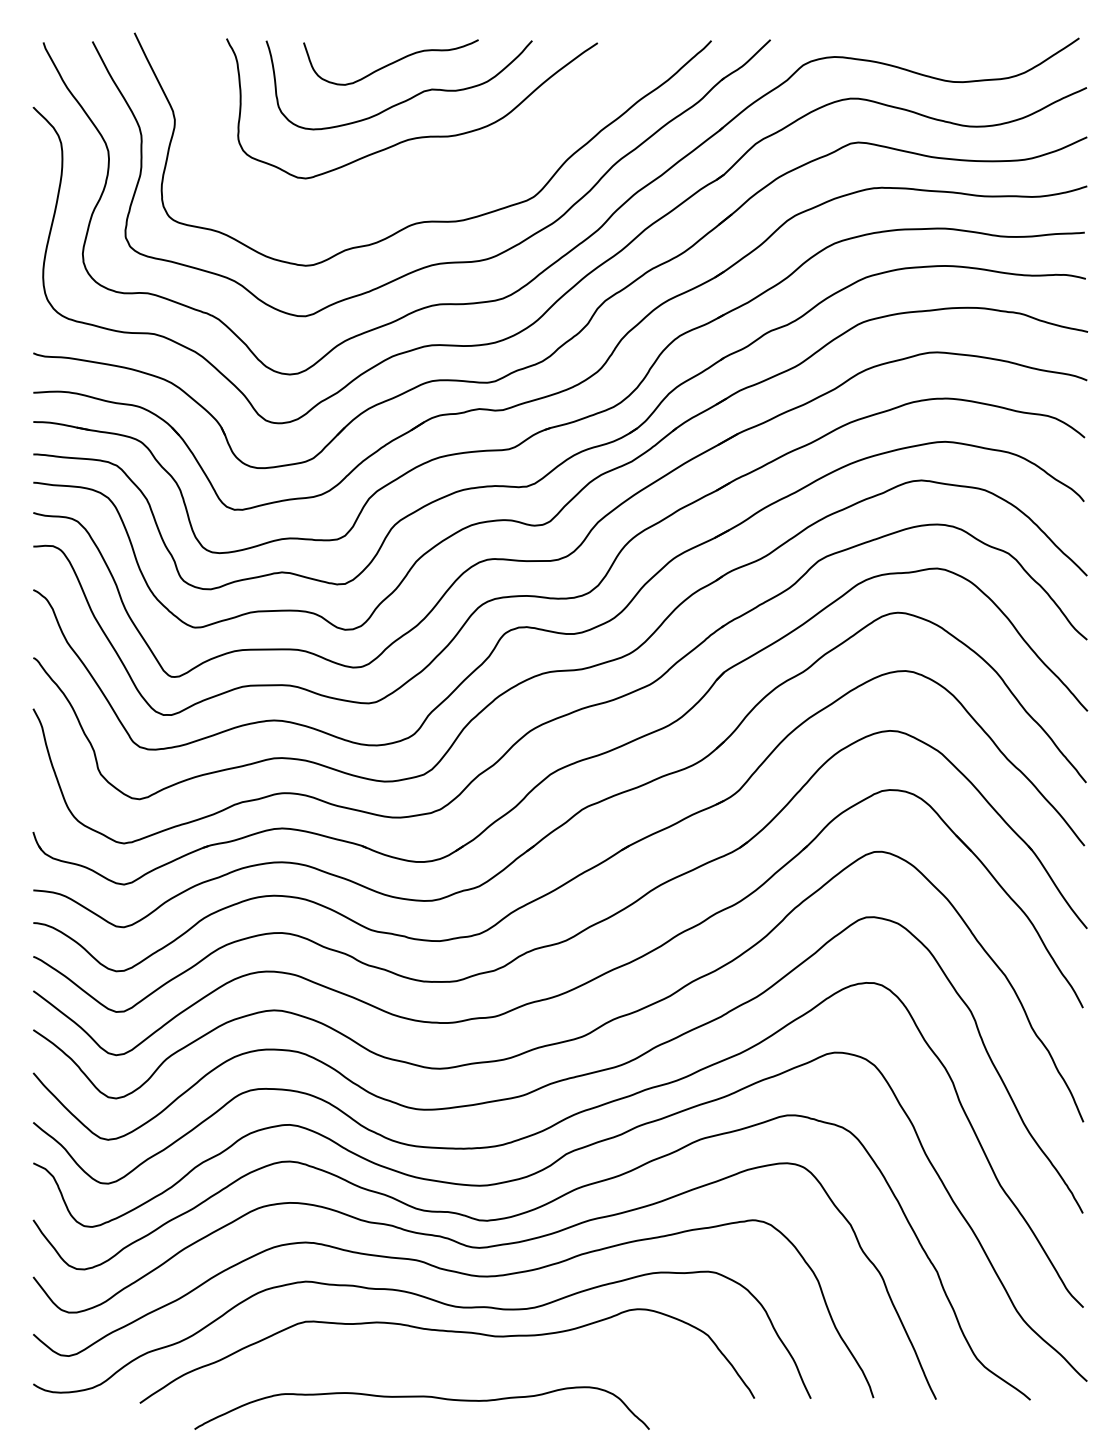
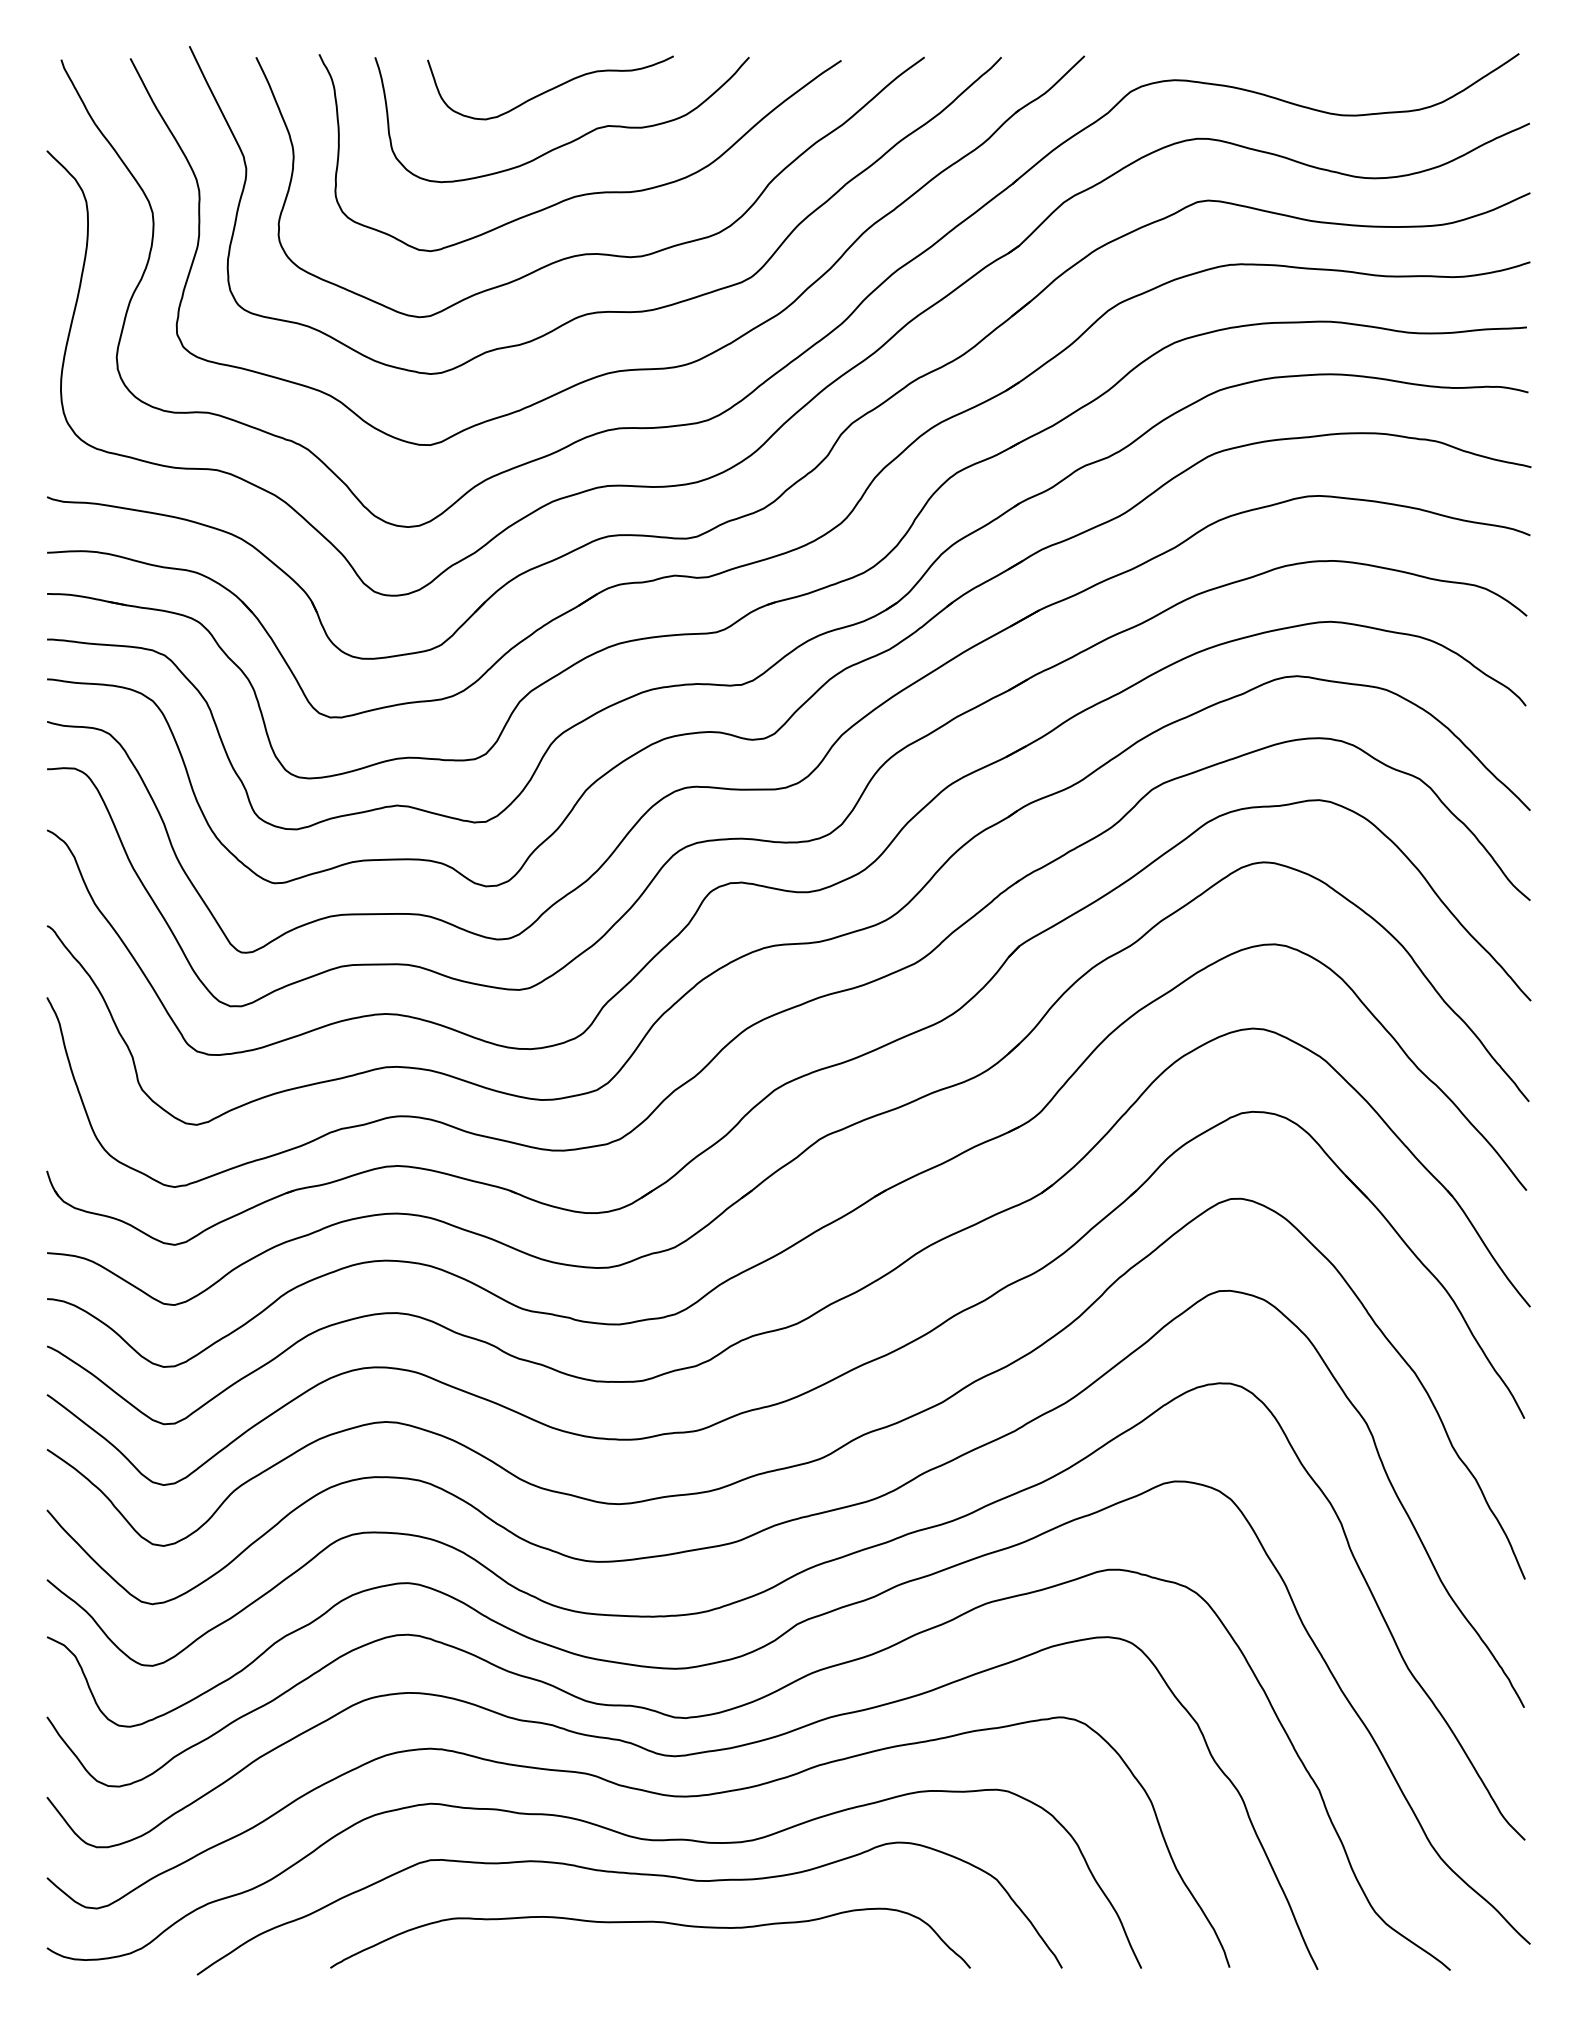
curve: (419, 179) -> (590, 252), added
curve: (421, 1397) -> (649, 1923), moved

